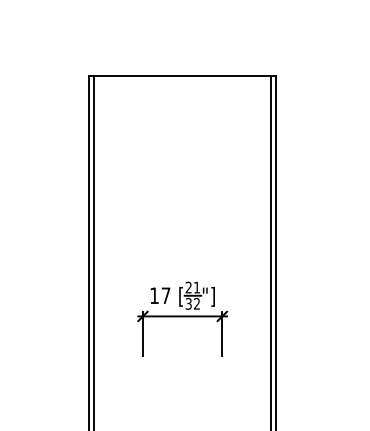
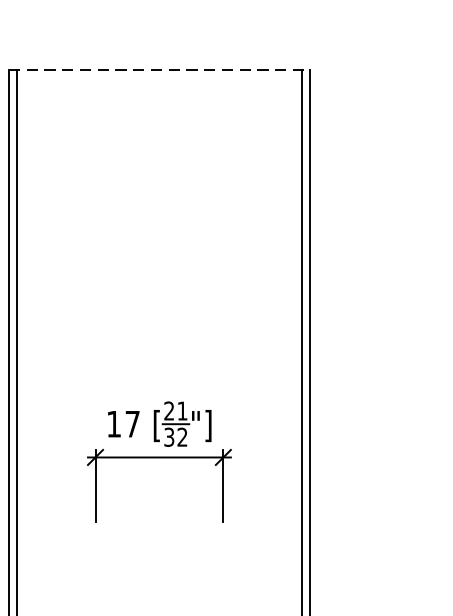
line: (183, 76) -> (160, 70), solid -> dashed

